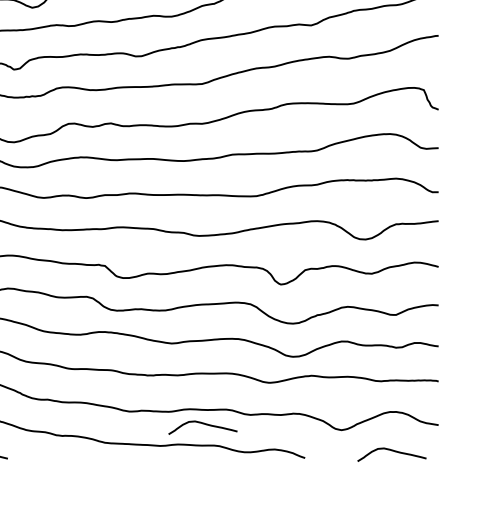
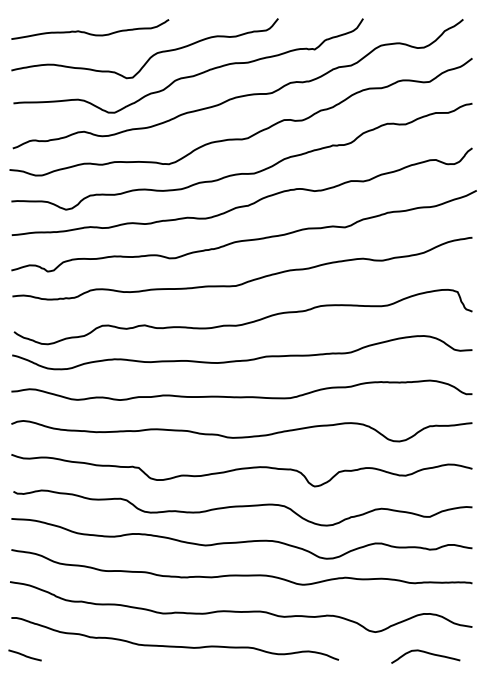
curve: (202, 424) -> (236, 626), removed

